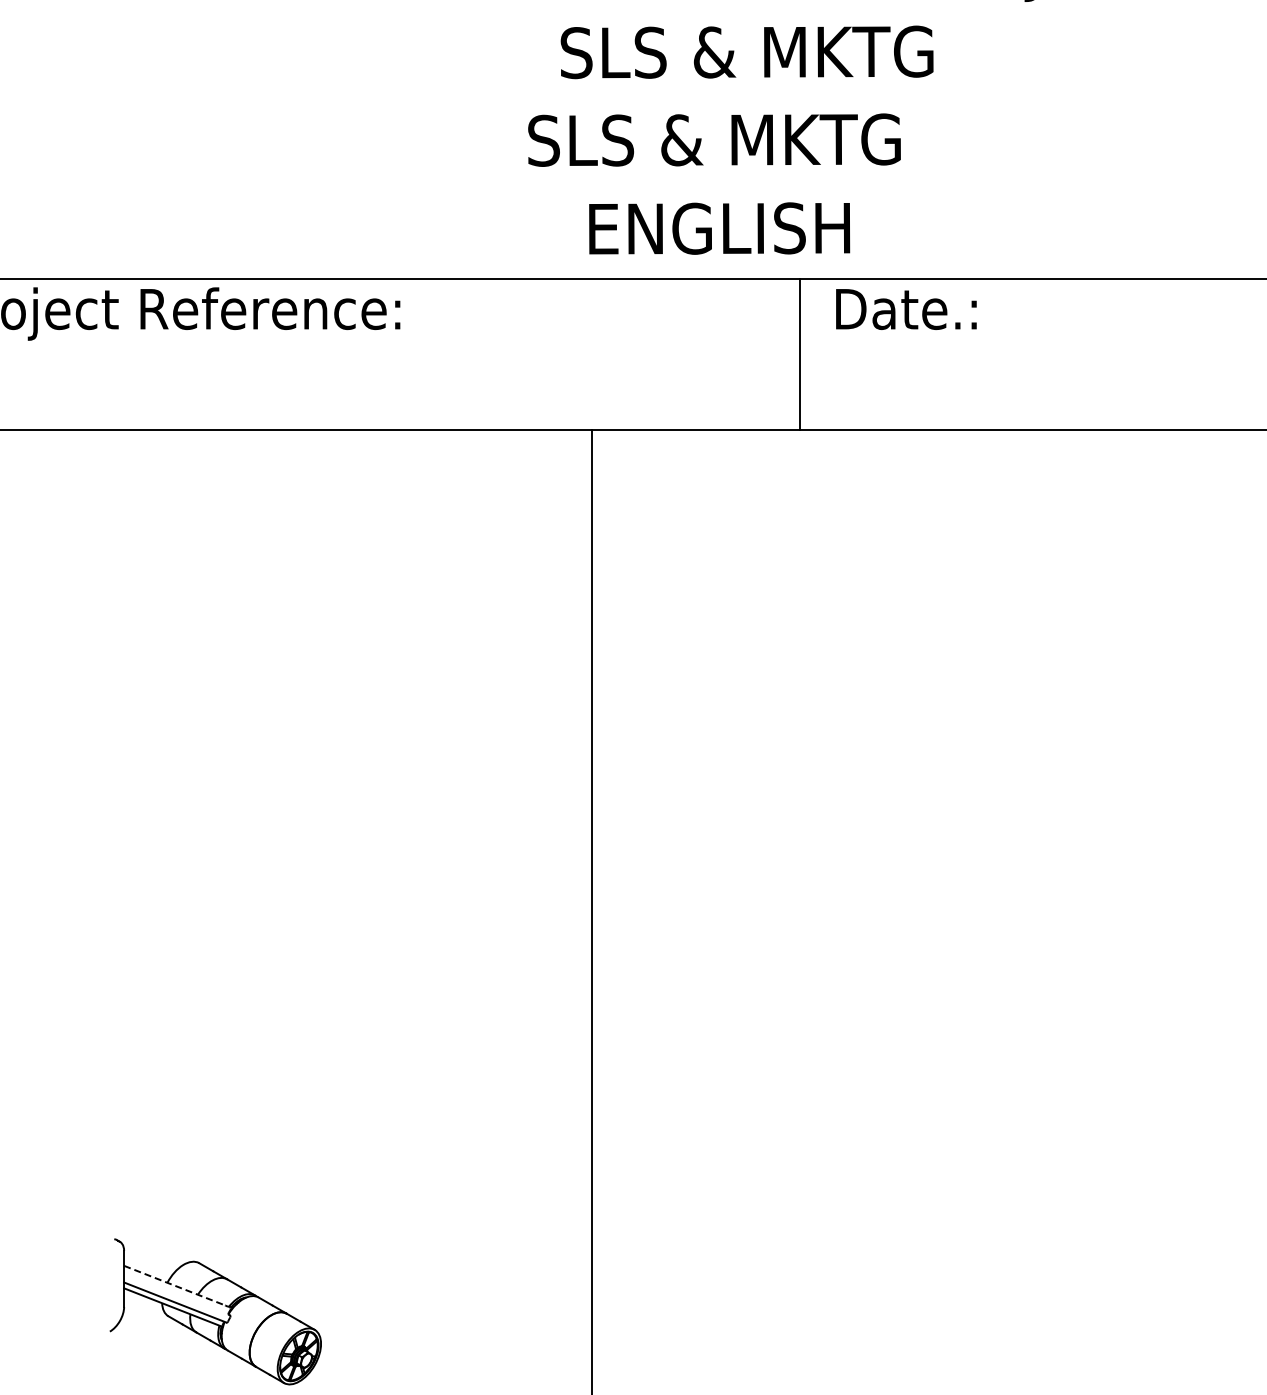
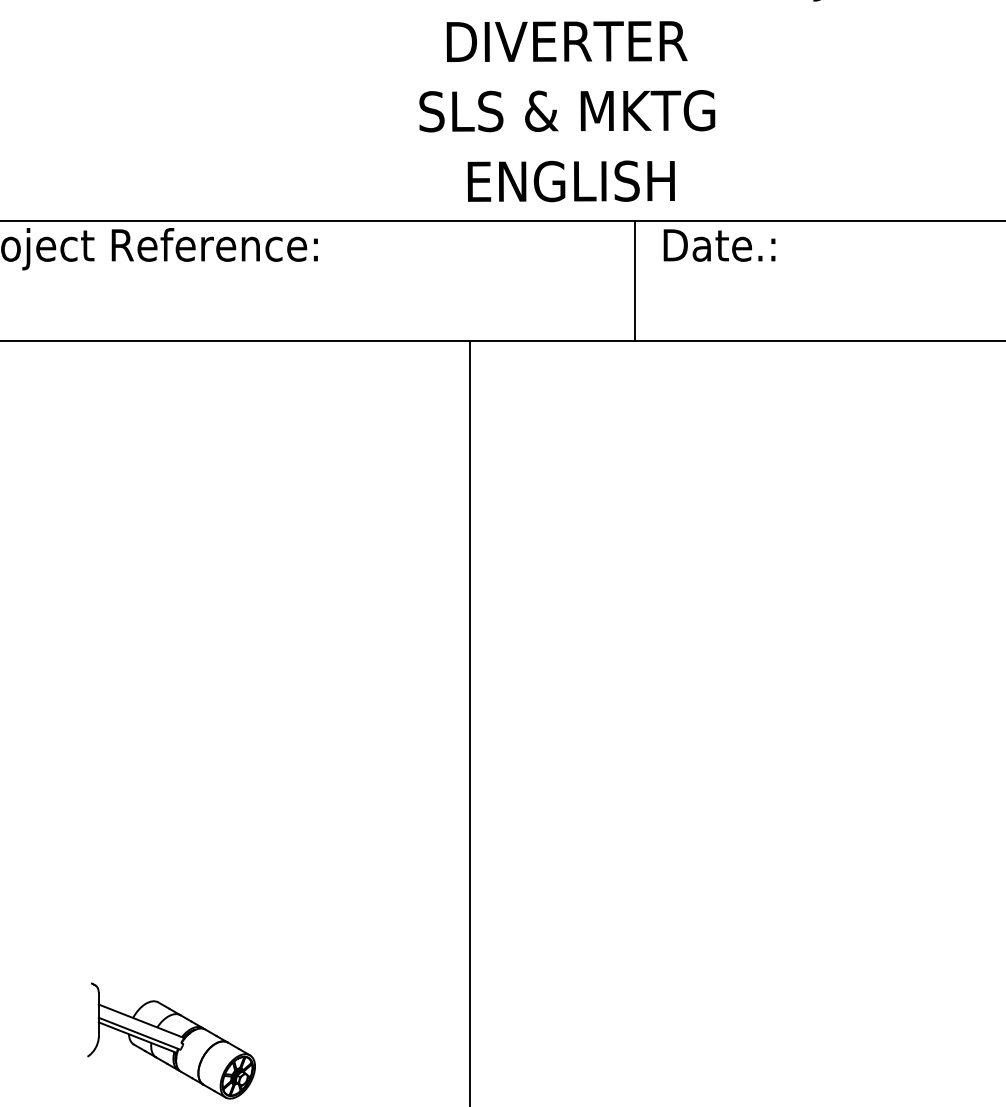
text: (746, 52) -> (592, 41), SLS & MKTG -> DIVERTER
line: (175, 1285) -> (139, 1020), dashed -> solid

